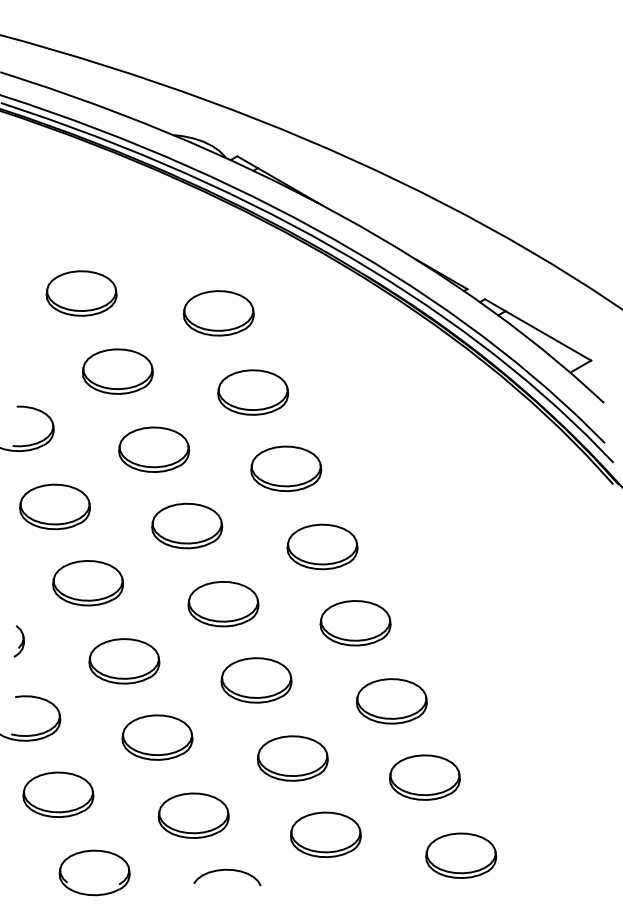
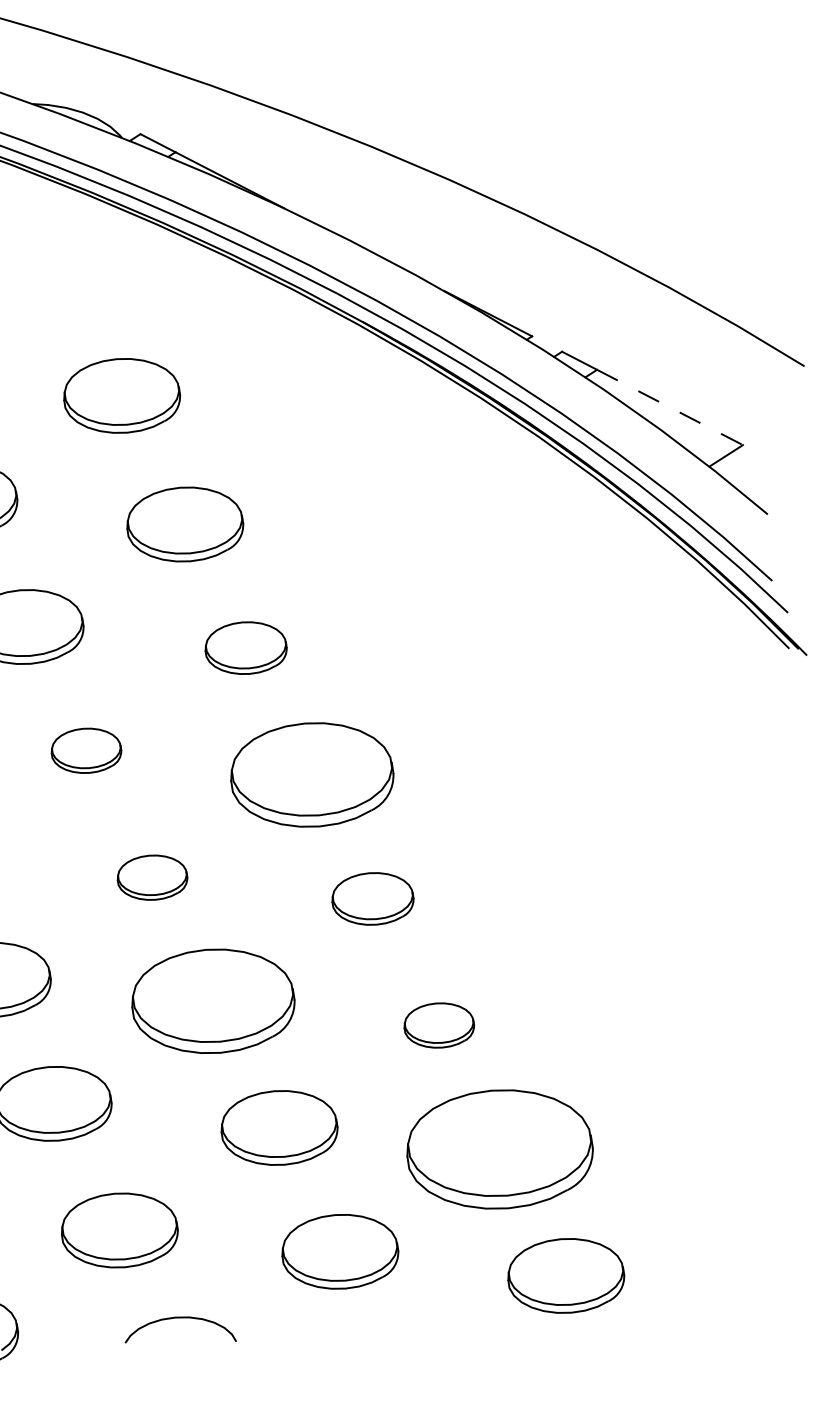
line: (548, 336) -> (670, 408), solid -> dashed
part: (286, 468) -> (246, 647), size x0.7
part: (187, 525) -> (86, 749), size x0.6
part: (322, 546) -> (312, 774), size x1.4
part: (223, 604) -> (152, 878), size x0.6
part: (355, 623) -> (372, 899), size x0.7
part: (256, 680) -> (213, 1001), size x1.4
part: (391, 701) -> (438, 1025), size x0.6
part: (424, 777) -> (499, 1149), size x1.6

